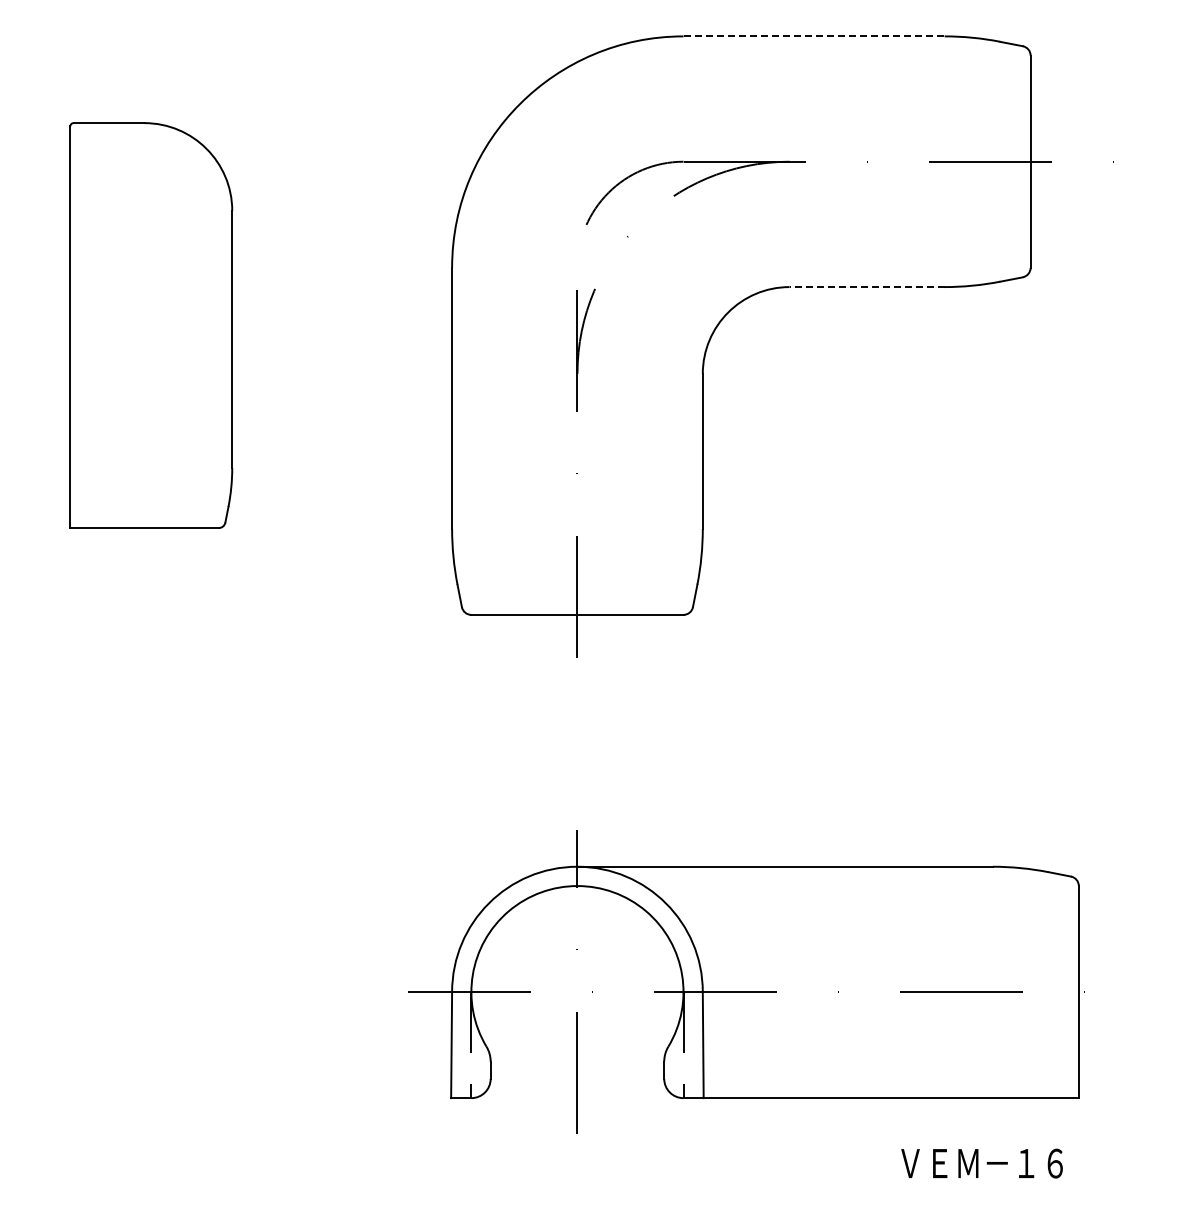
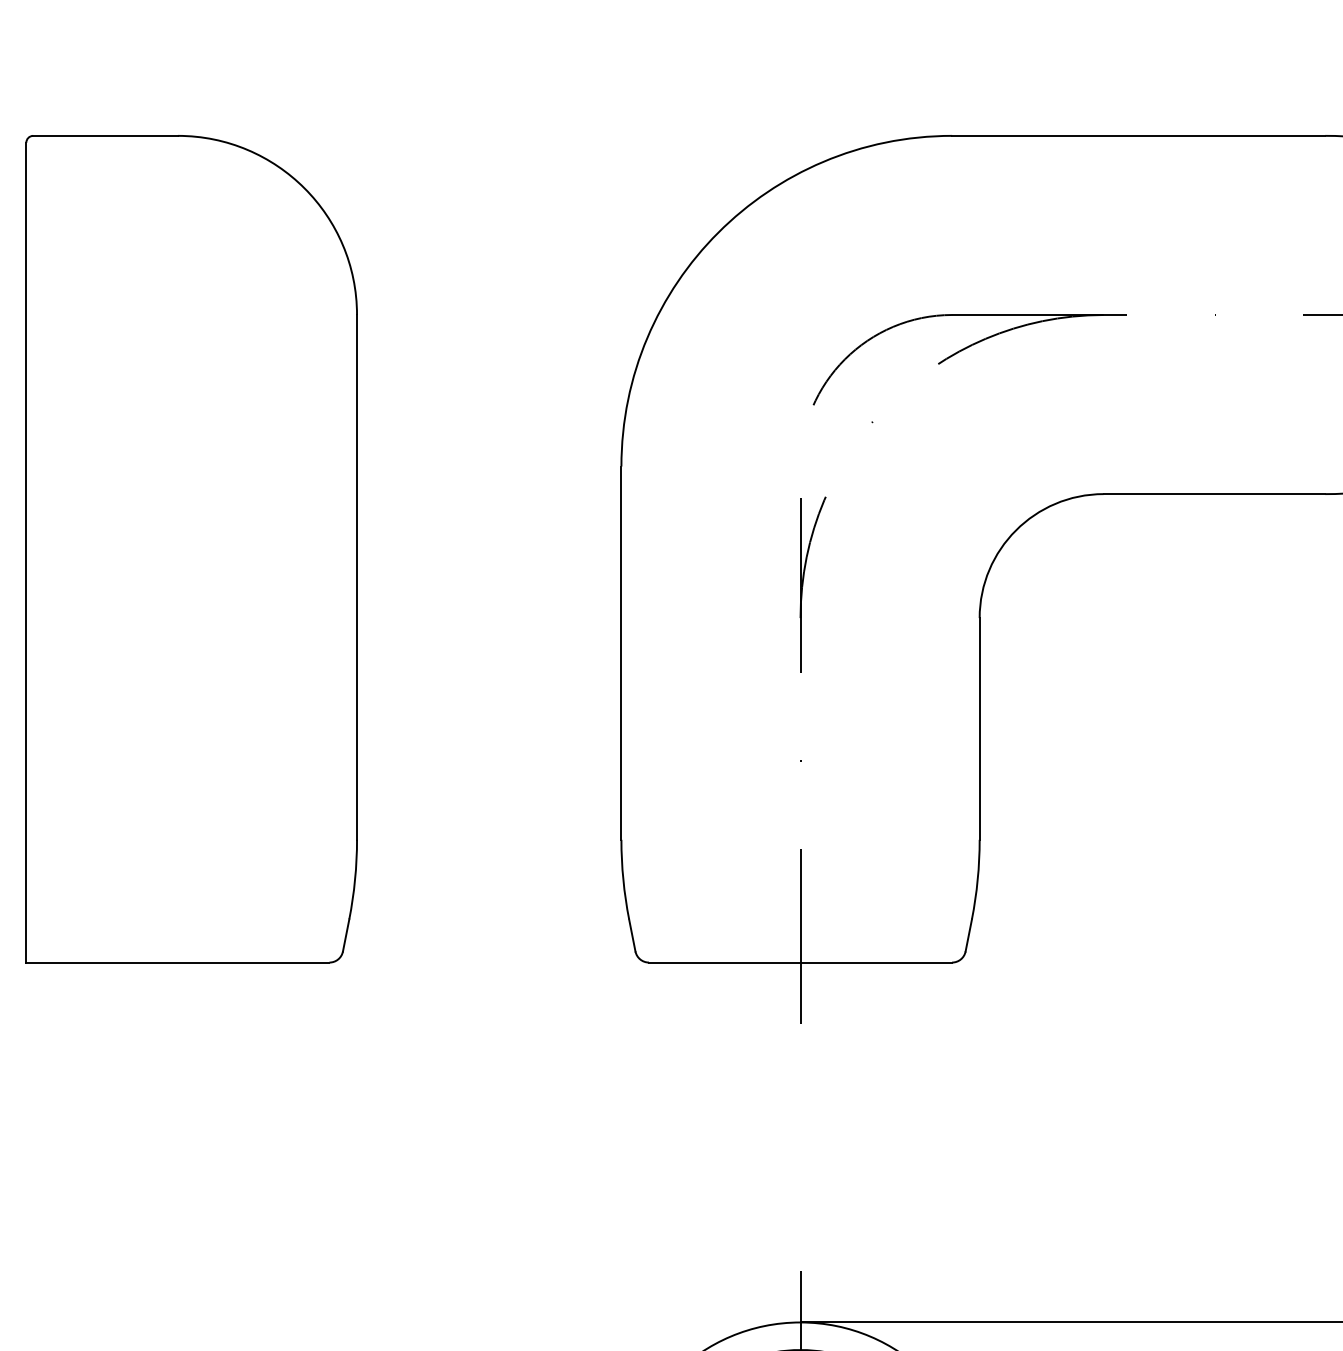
line: (814, 36) -> (1139, 136), dashed -> solid
line: (867, 287) -> (1215, 494), dashed -> solid
part: (150, 325) -> (190, 549), size x1.43

